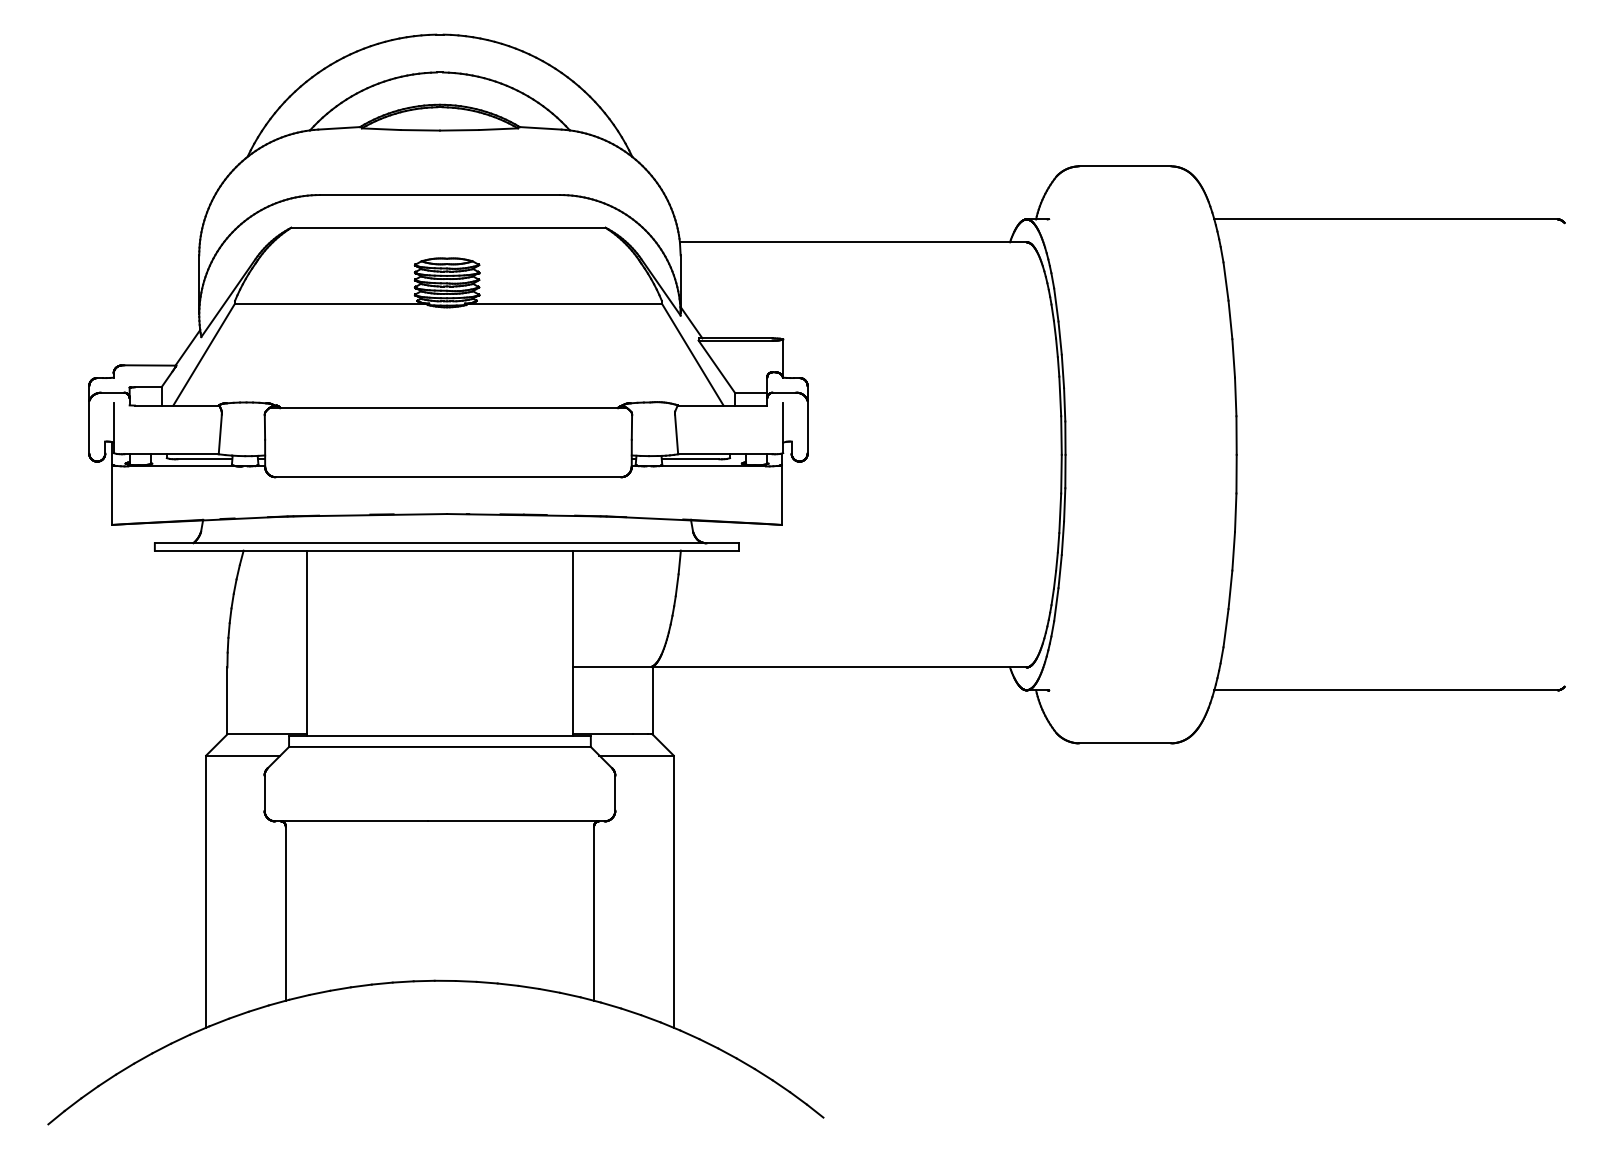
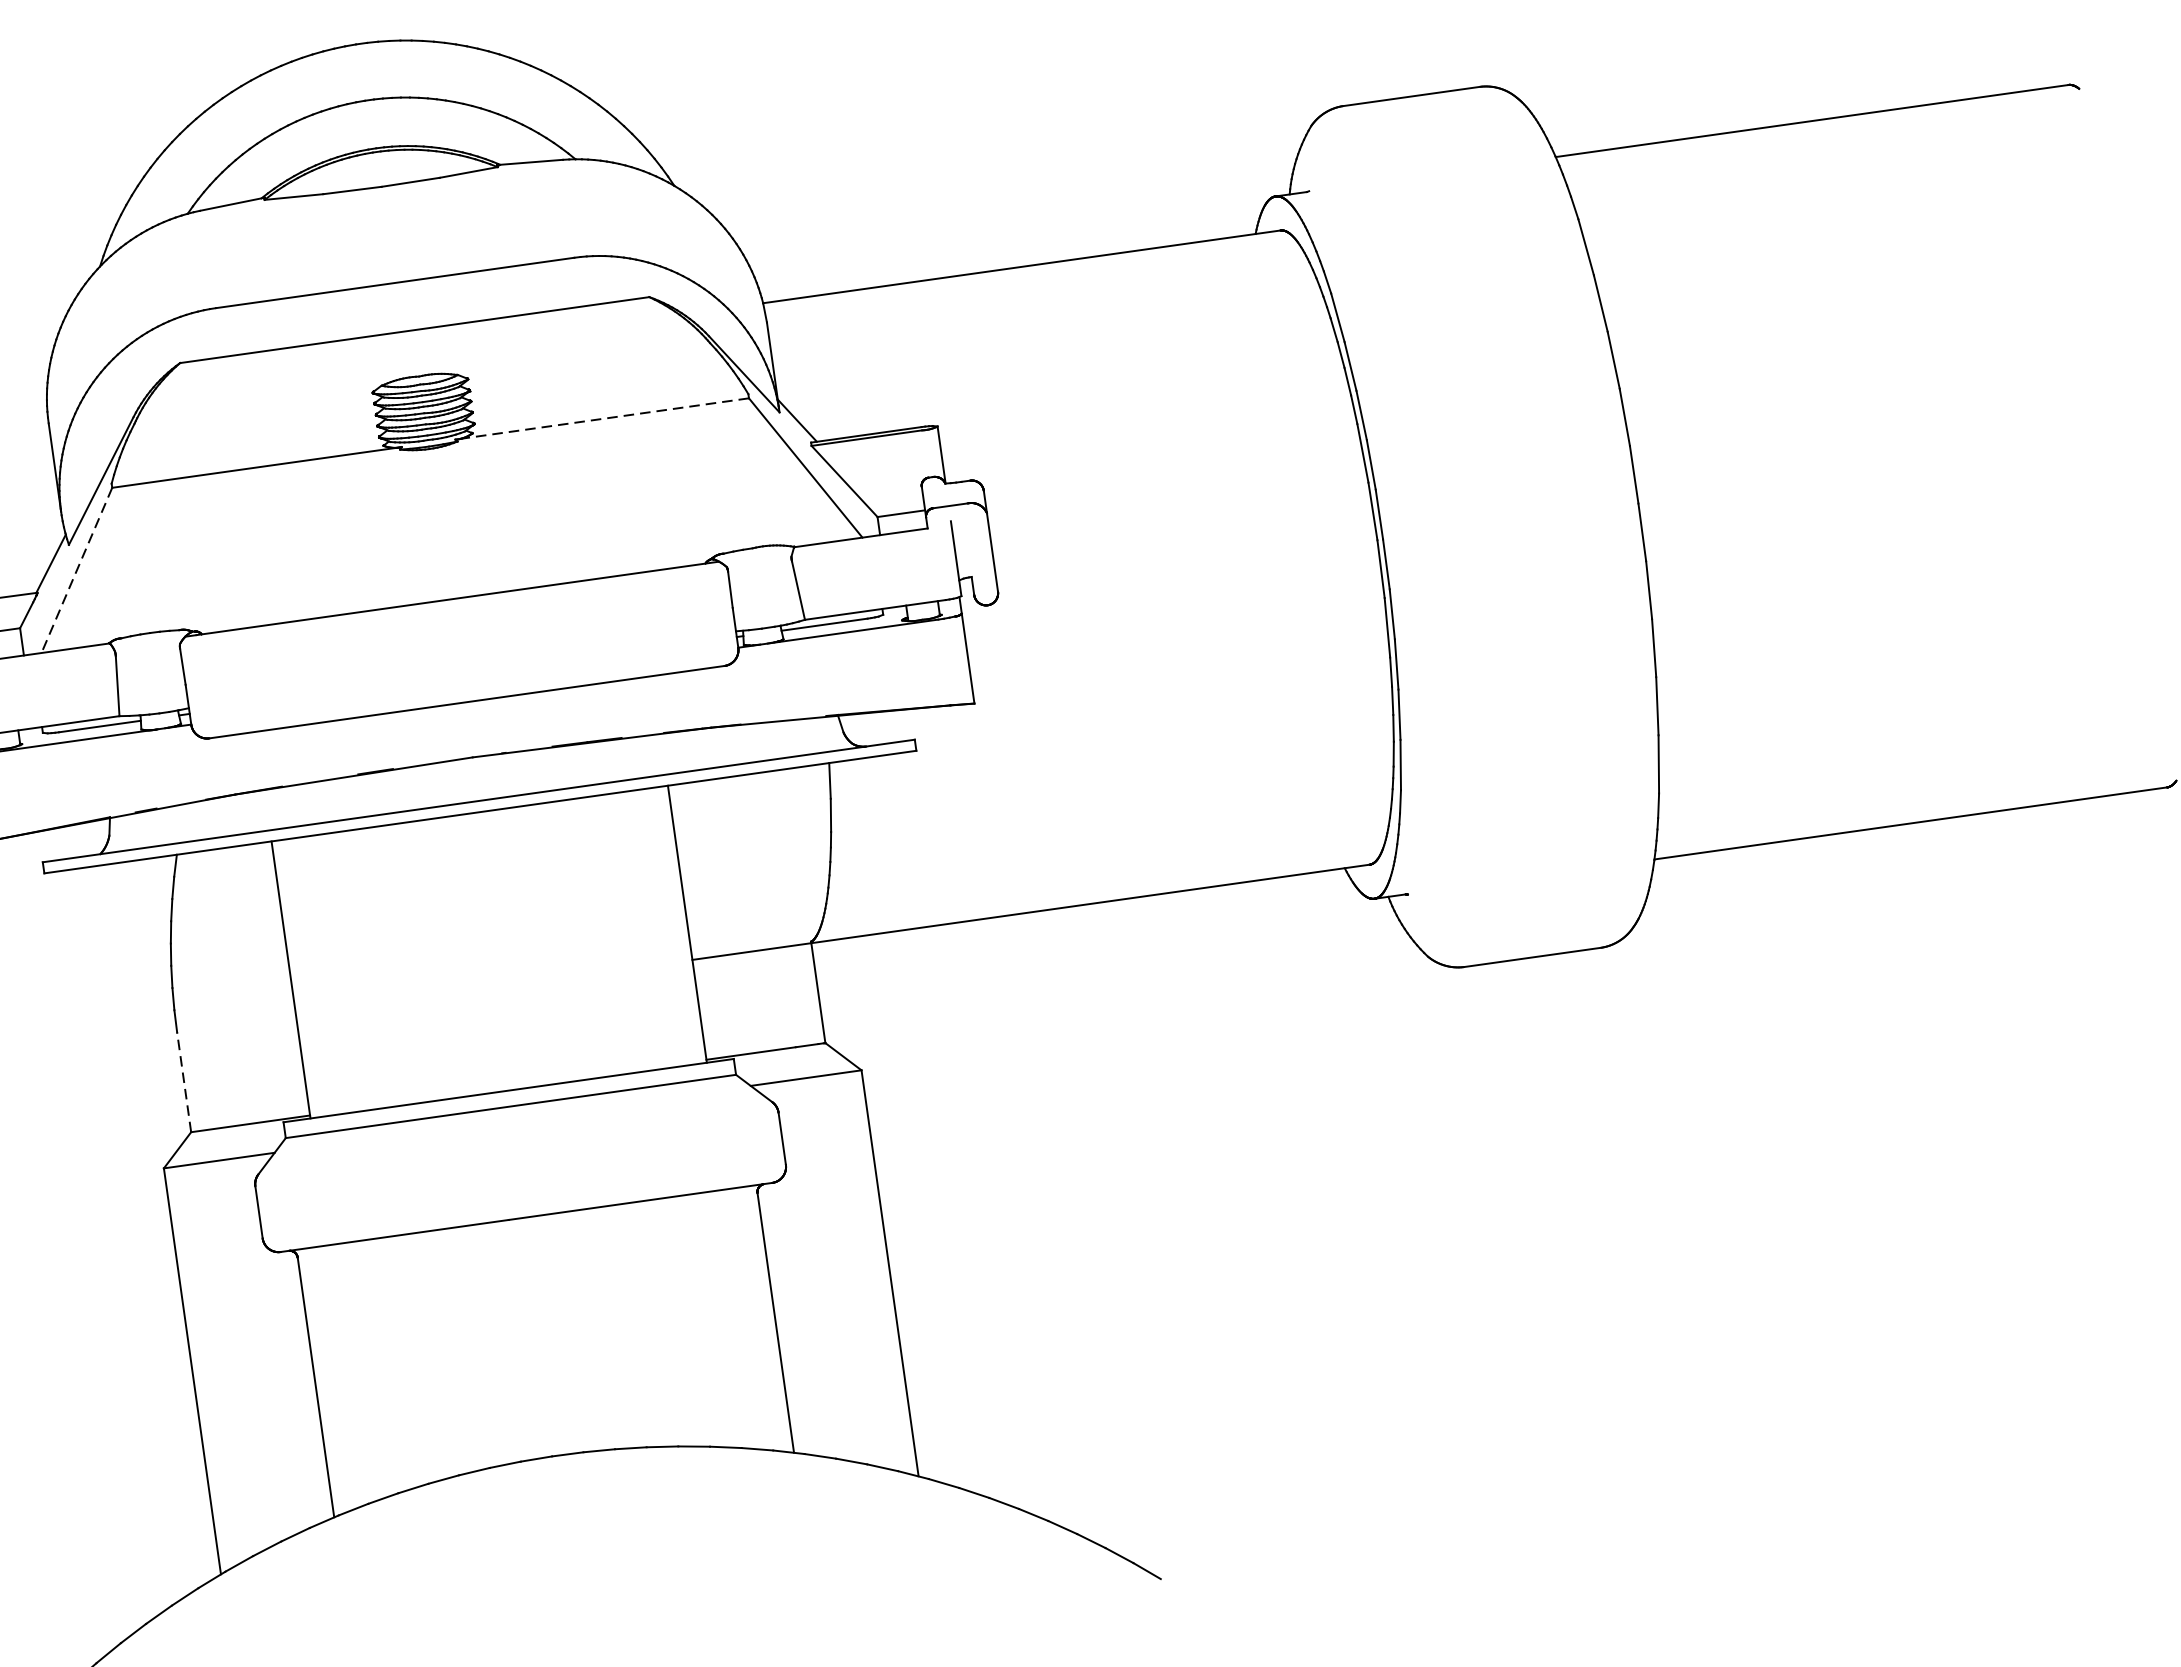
line: (562, 303) -> (600, 419), solid -> dashed
line: (204, 354) -> (77, 570), solid -> dashed
line: (227, 700) -> (184, 1081), solid -> dashed

